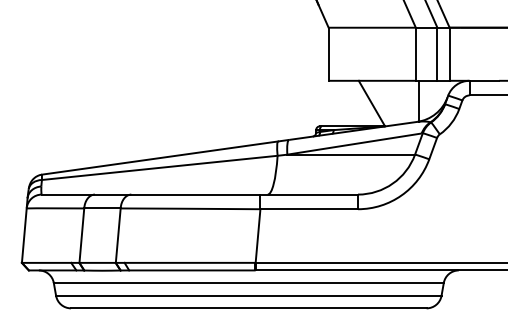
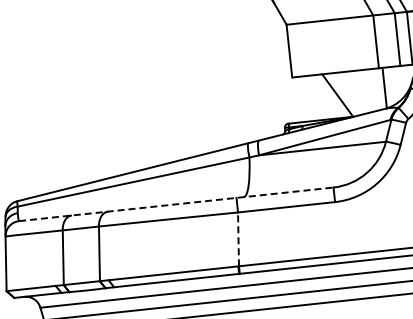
line: (200, 194) -> (176, 204), solid -> dashed
line: (258, 236) -> (239, 239), solid -> dashed

